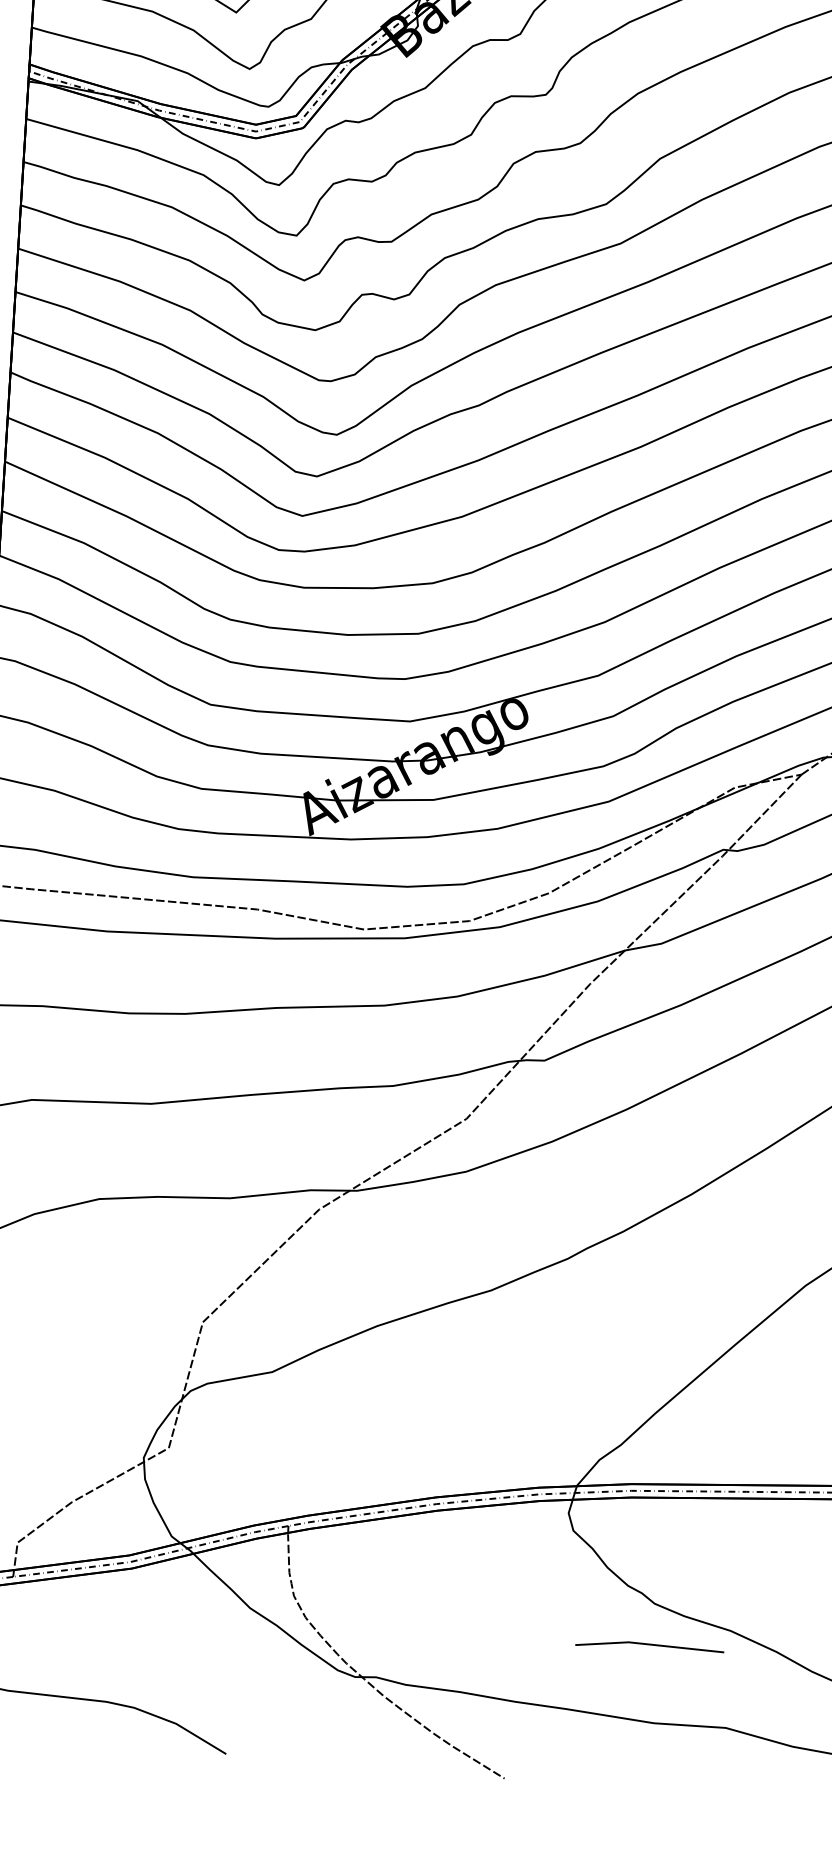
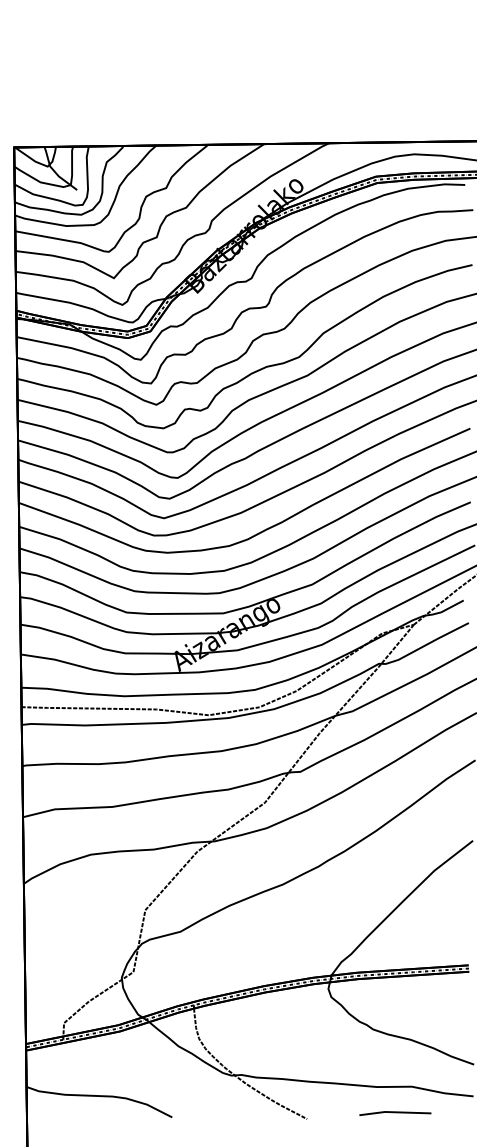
line: (650, 1647) -> (395, 1113), moved

